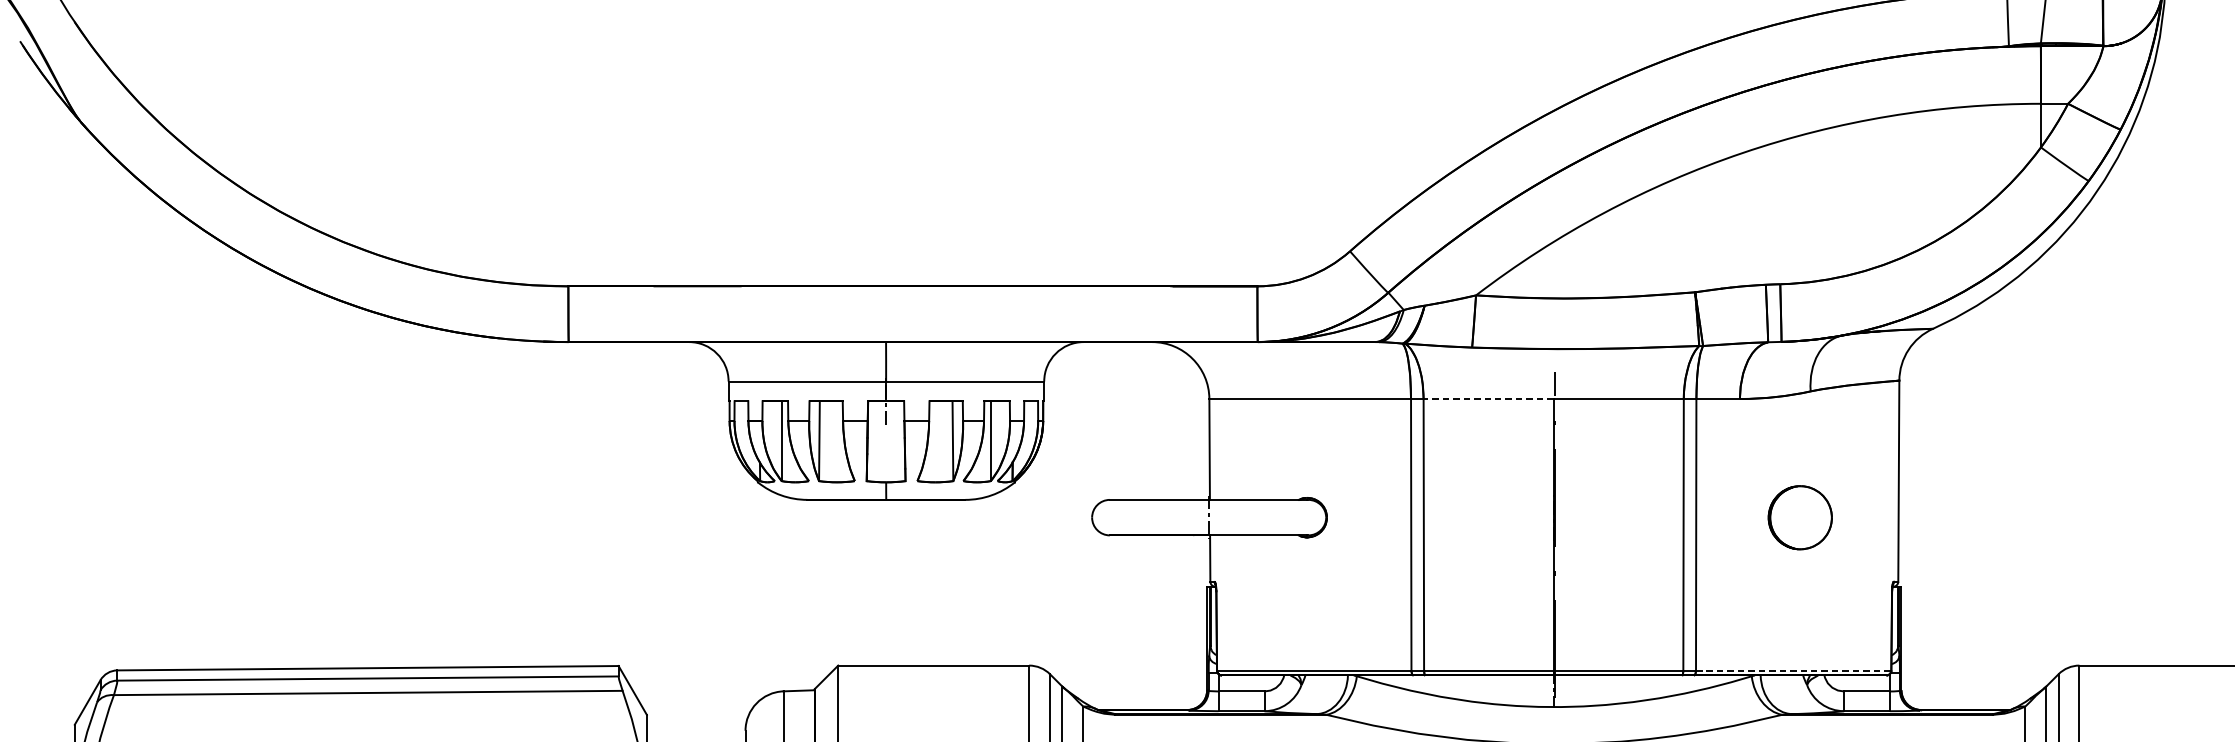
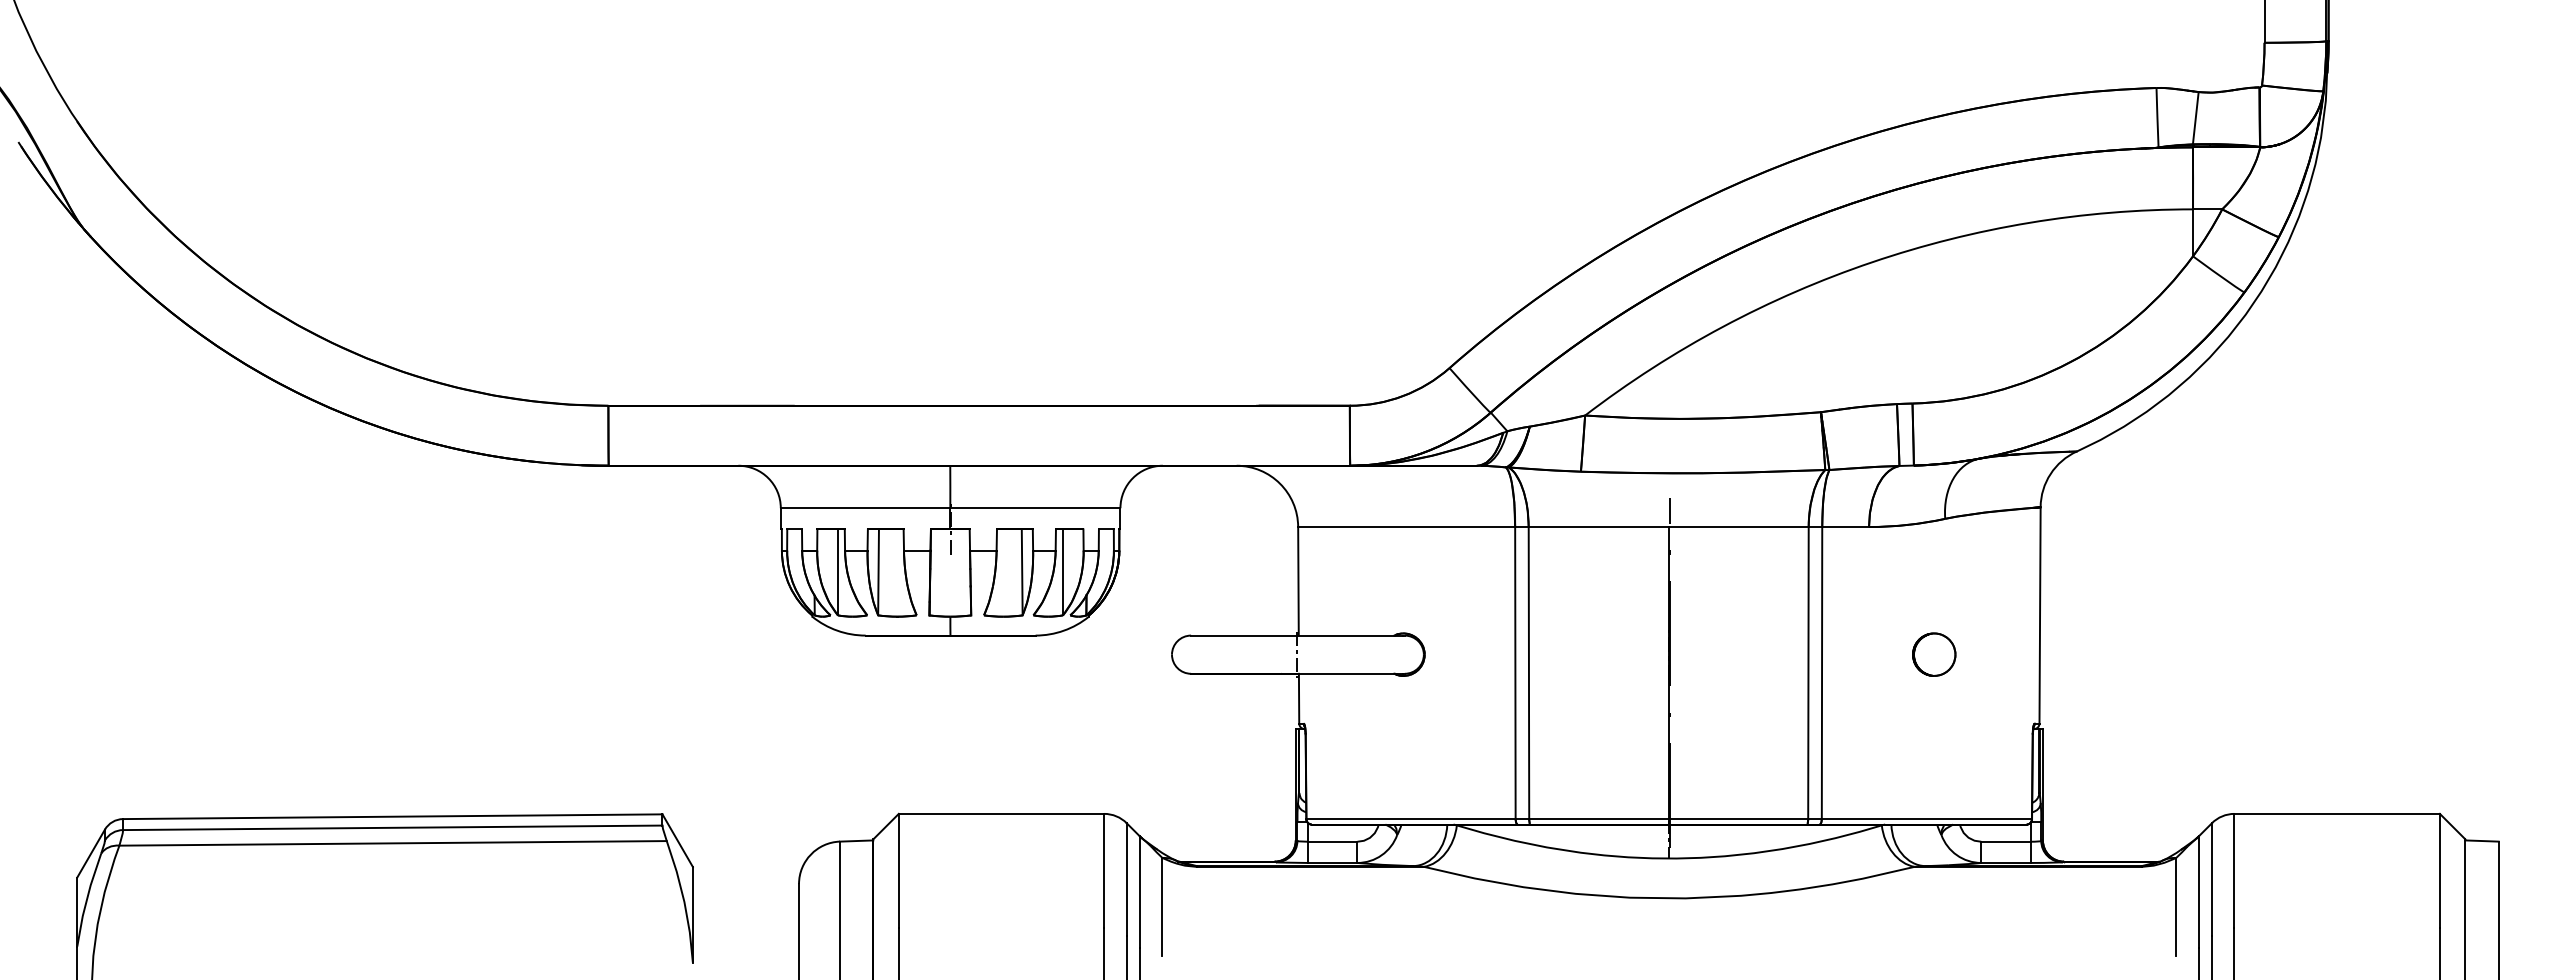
line: (1488, 399) -> (1598, 527), dashed -> solid
part: (1800, 517) -> (1934, 654), size x0.62
line: (1794, 670) -> (1927, 819), dashed -> solid

